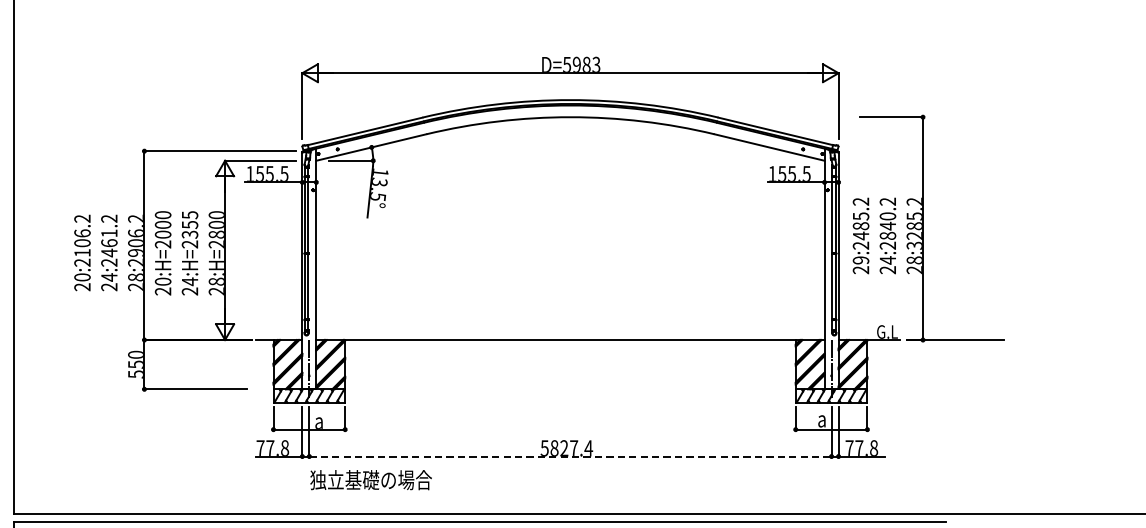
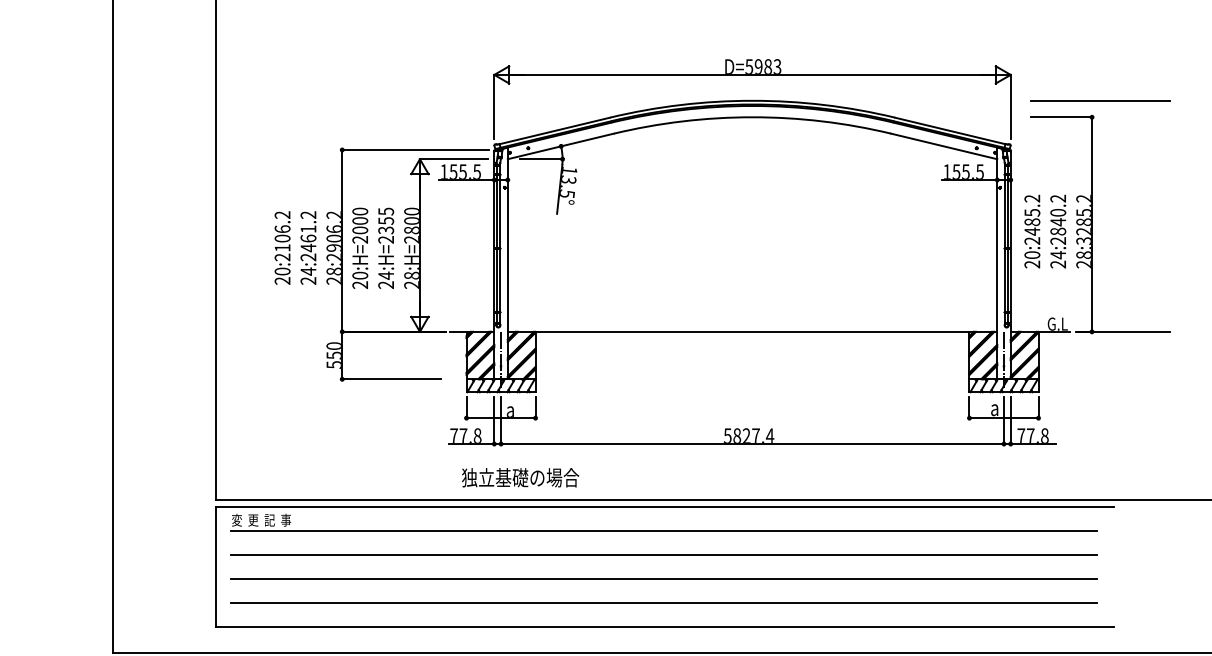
line: (931, 99) -> (1100, 100), added
text: (861, 260) -> (1032, 255), 29:2485.2 -> 20:2485.2
line: (571, 457) -> (753, 444), dashed -> solid
text: (371, 479) -> (520, 477), moved

